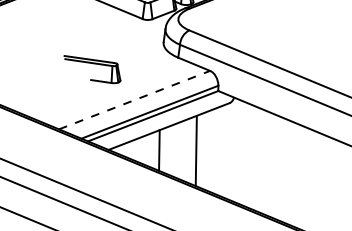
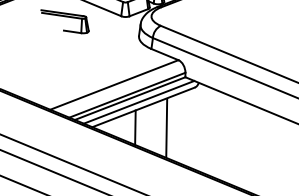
part: (92, 69) -> (65, 21), moved
line: (135, 99) -> (115, 84), dashed -> solid
line: (163, 120) -> (138, 102), added

